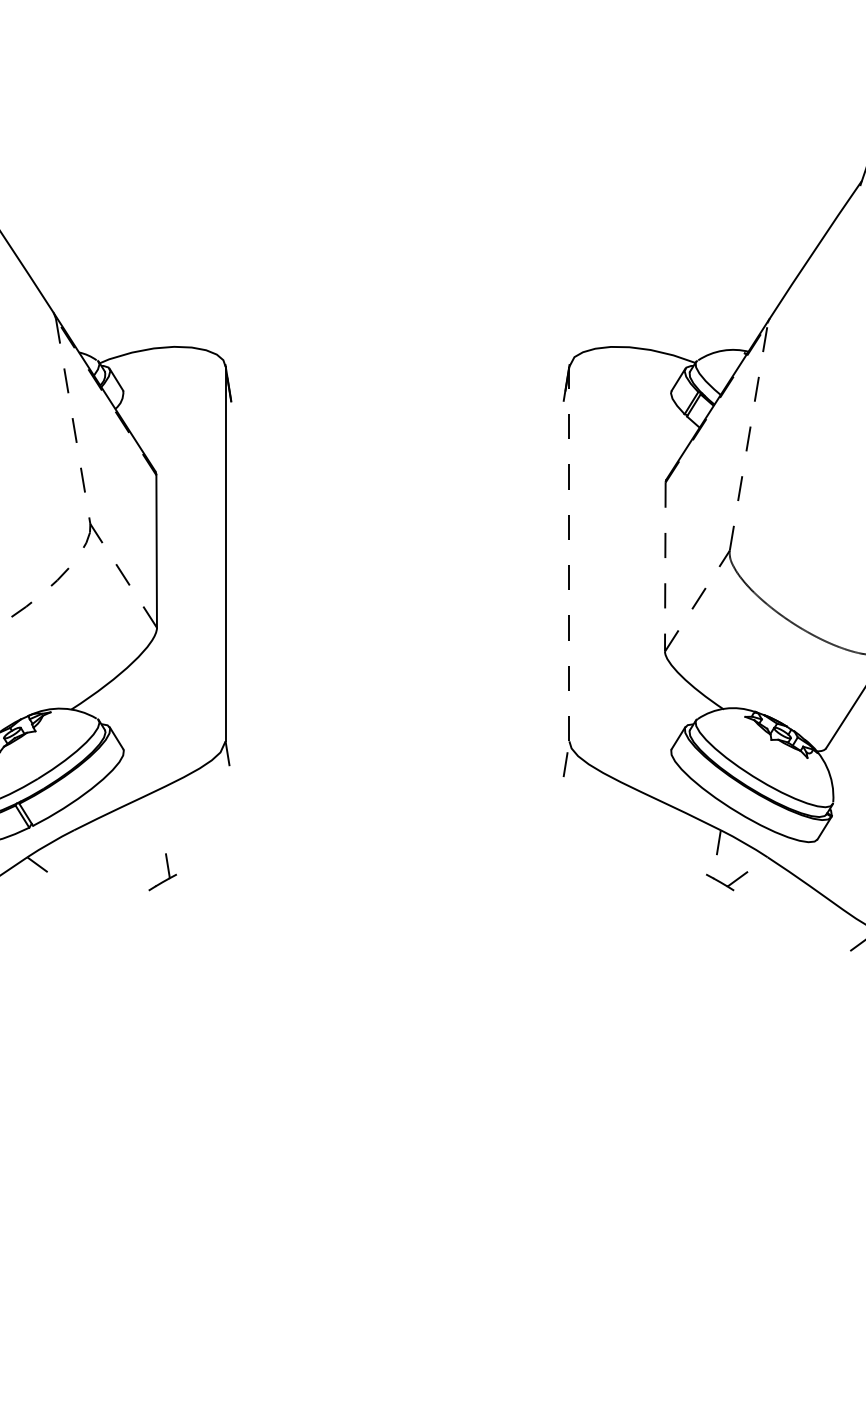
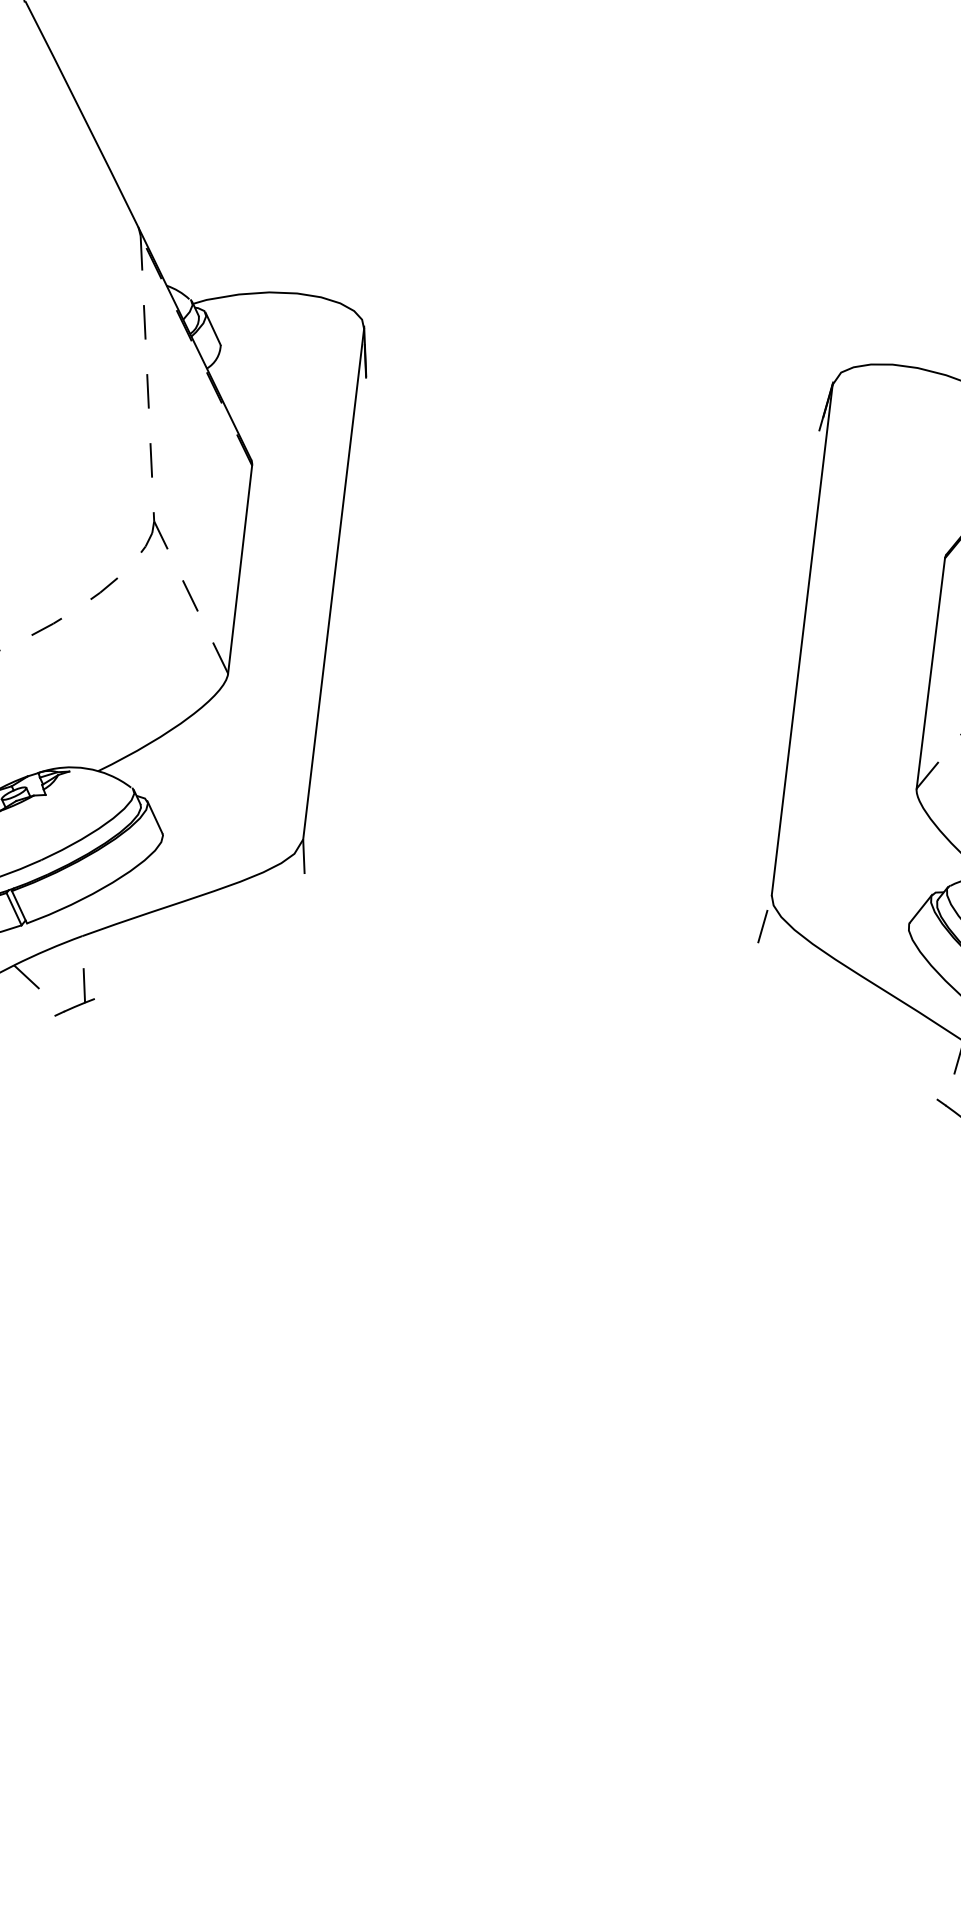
line: (569, 553) -> (802, 639), dashed -> solid
line: (665, 567) -> (931, 674), dashed -> solid
part: (162, 872) -> (75, 993), moved

